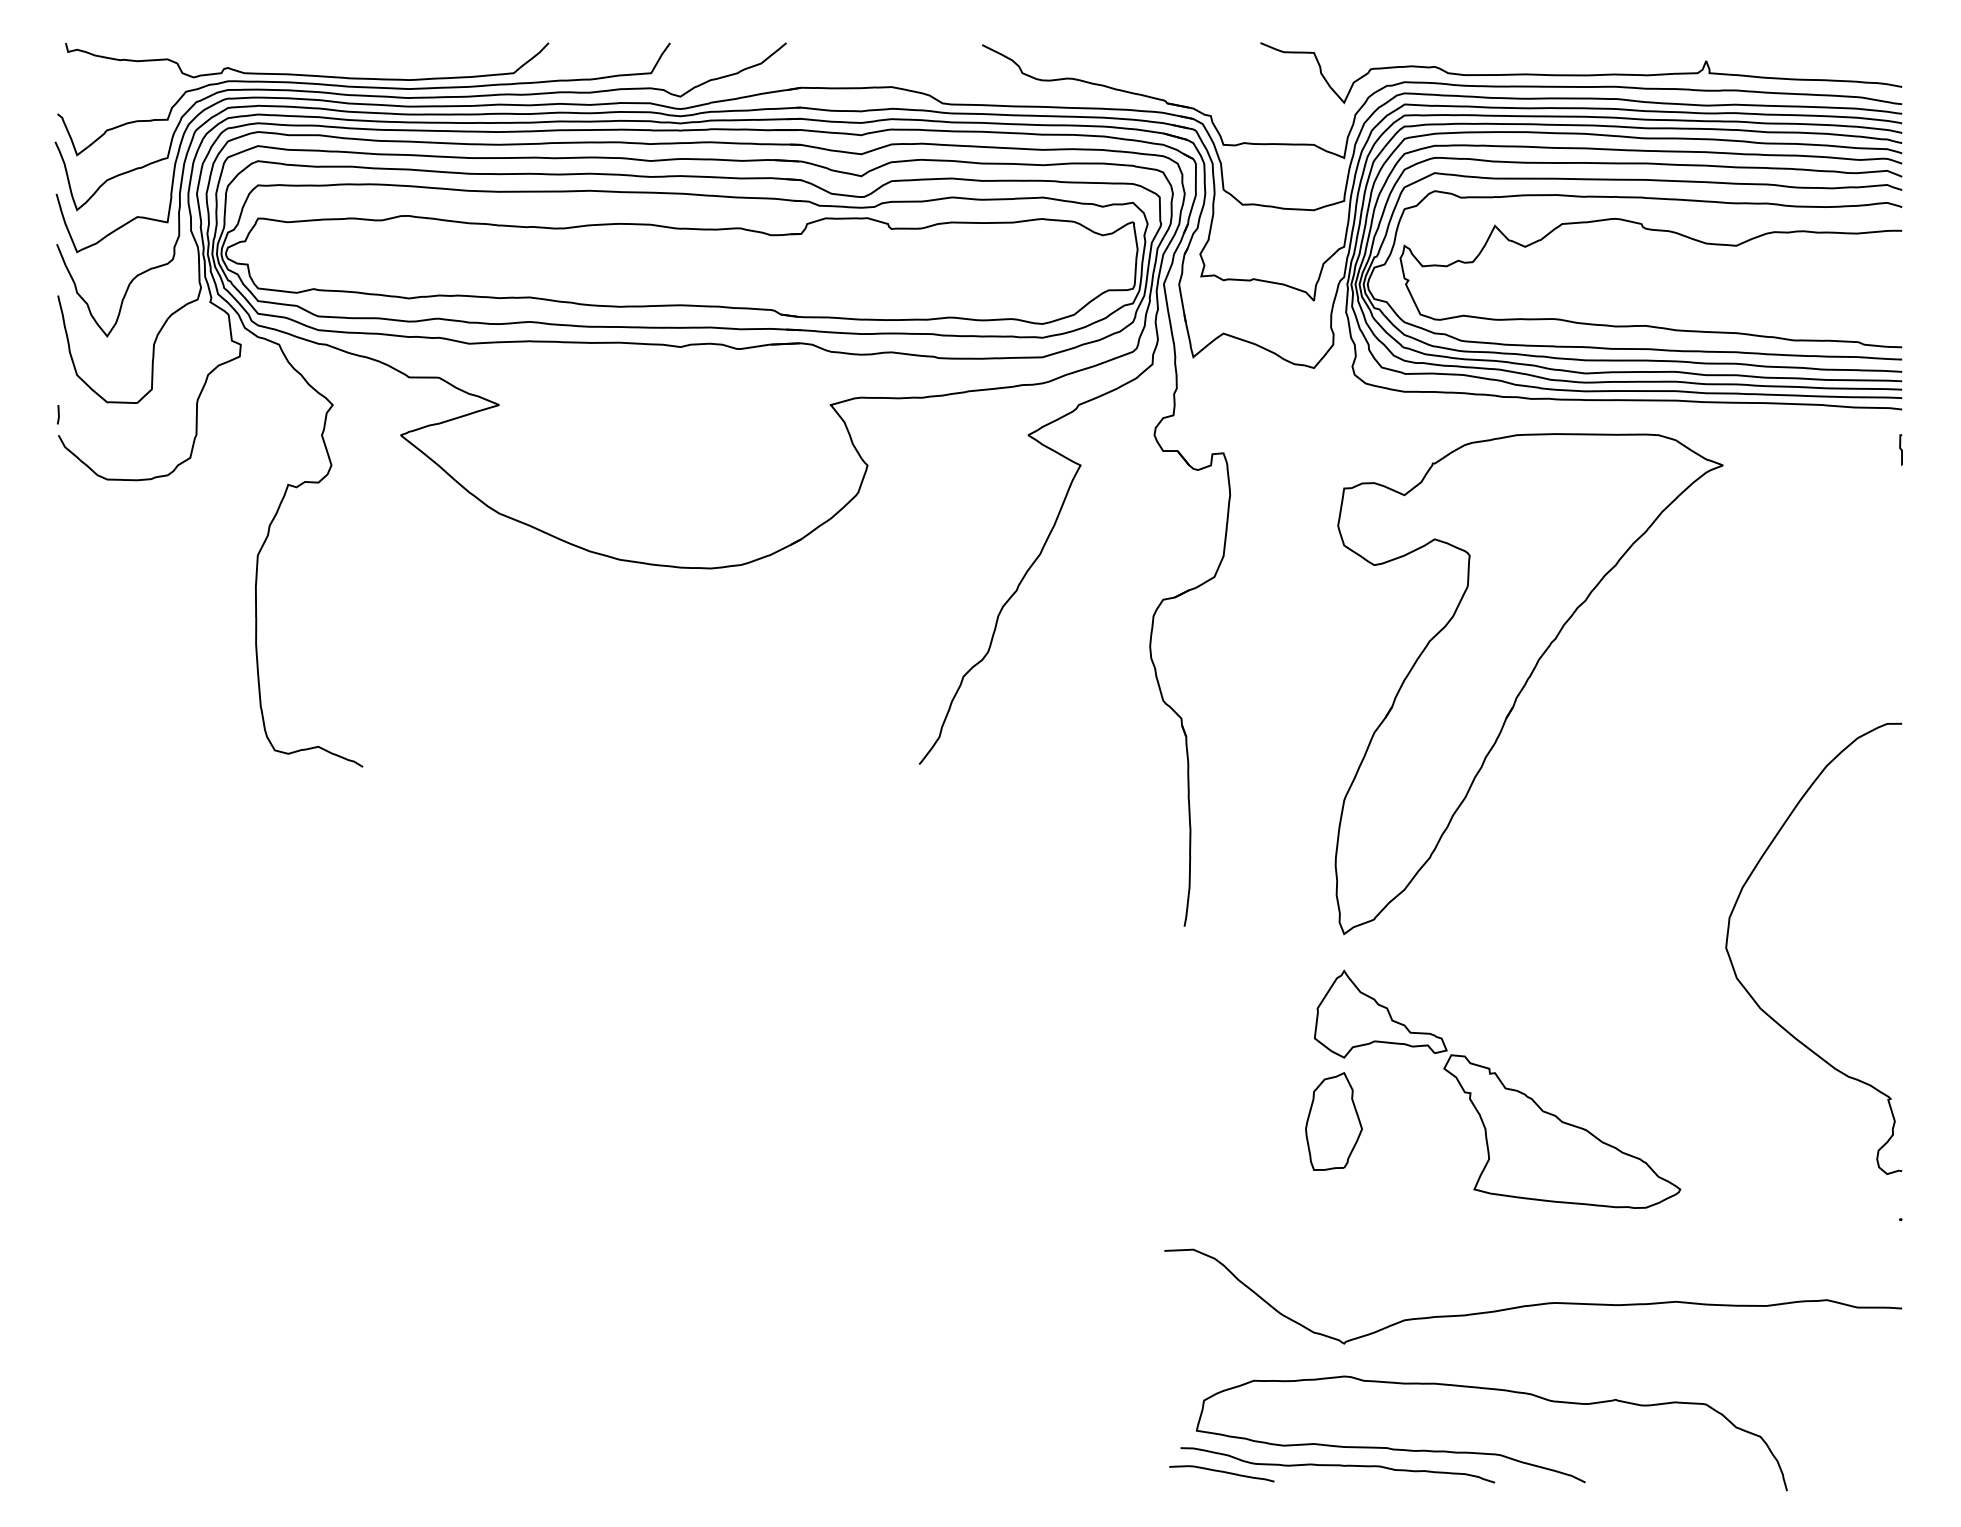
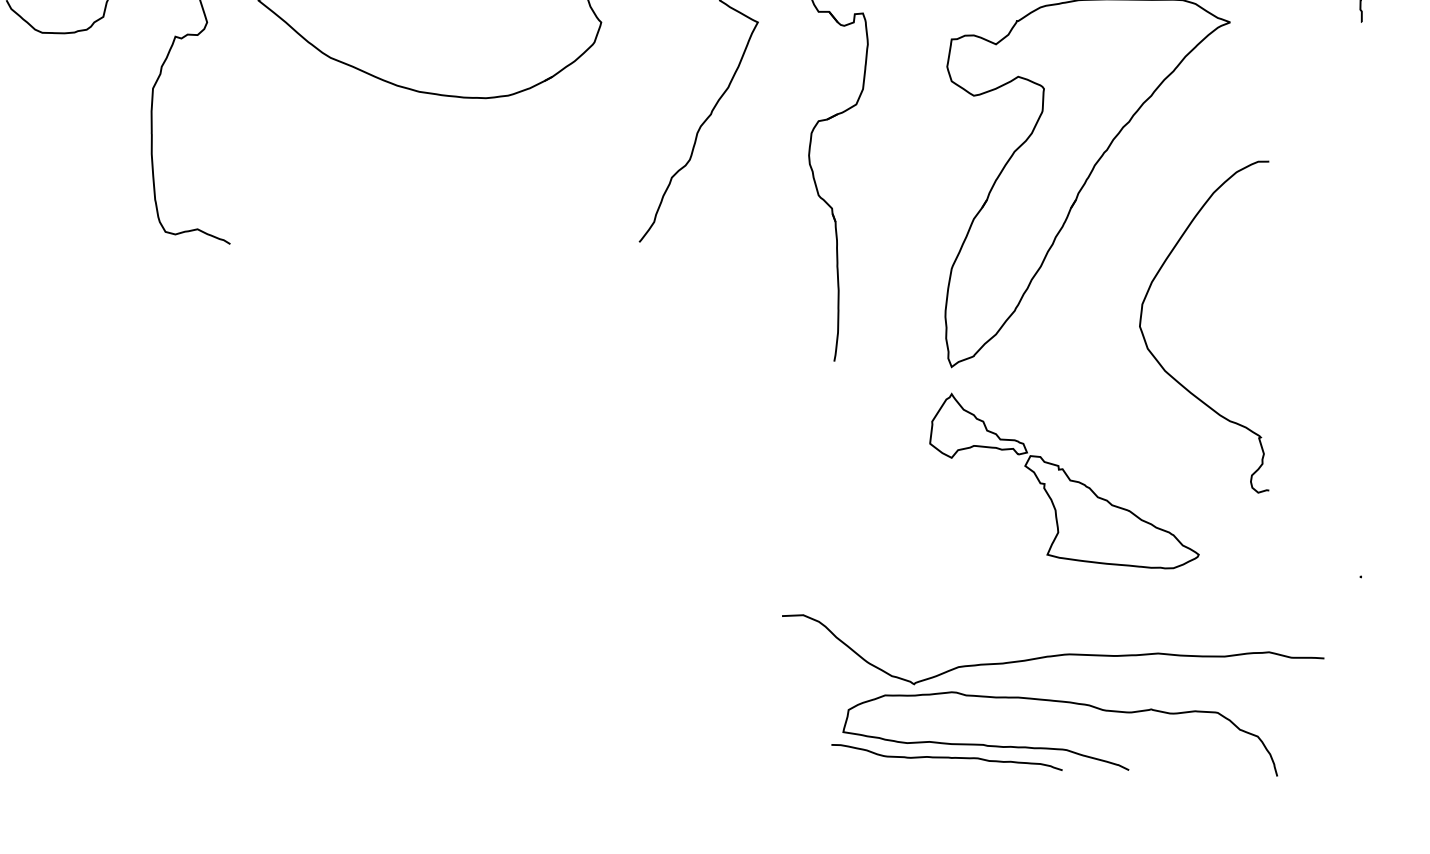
curve: (1750, 993) -> (1157, 359), moved
part: (1333, 1121) -> (943, 504), removed
curve: (1533, 1304) -> (1053, 655), moved
curve: (1221, 1472) -> (861, 762), removed

